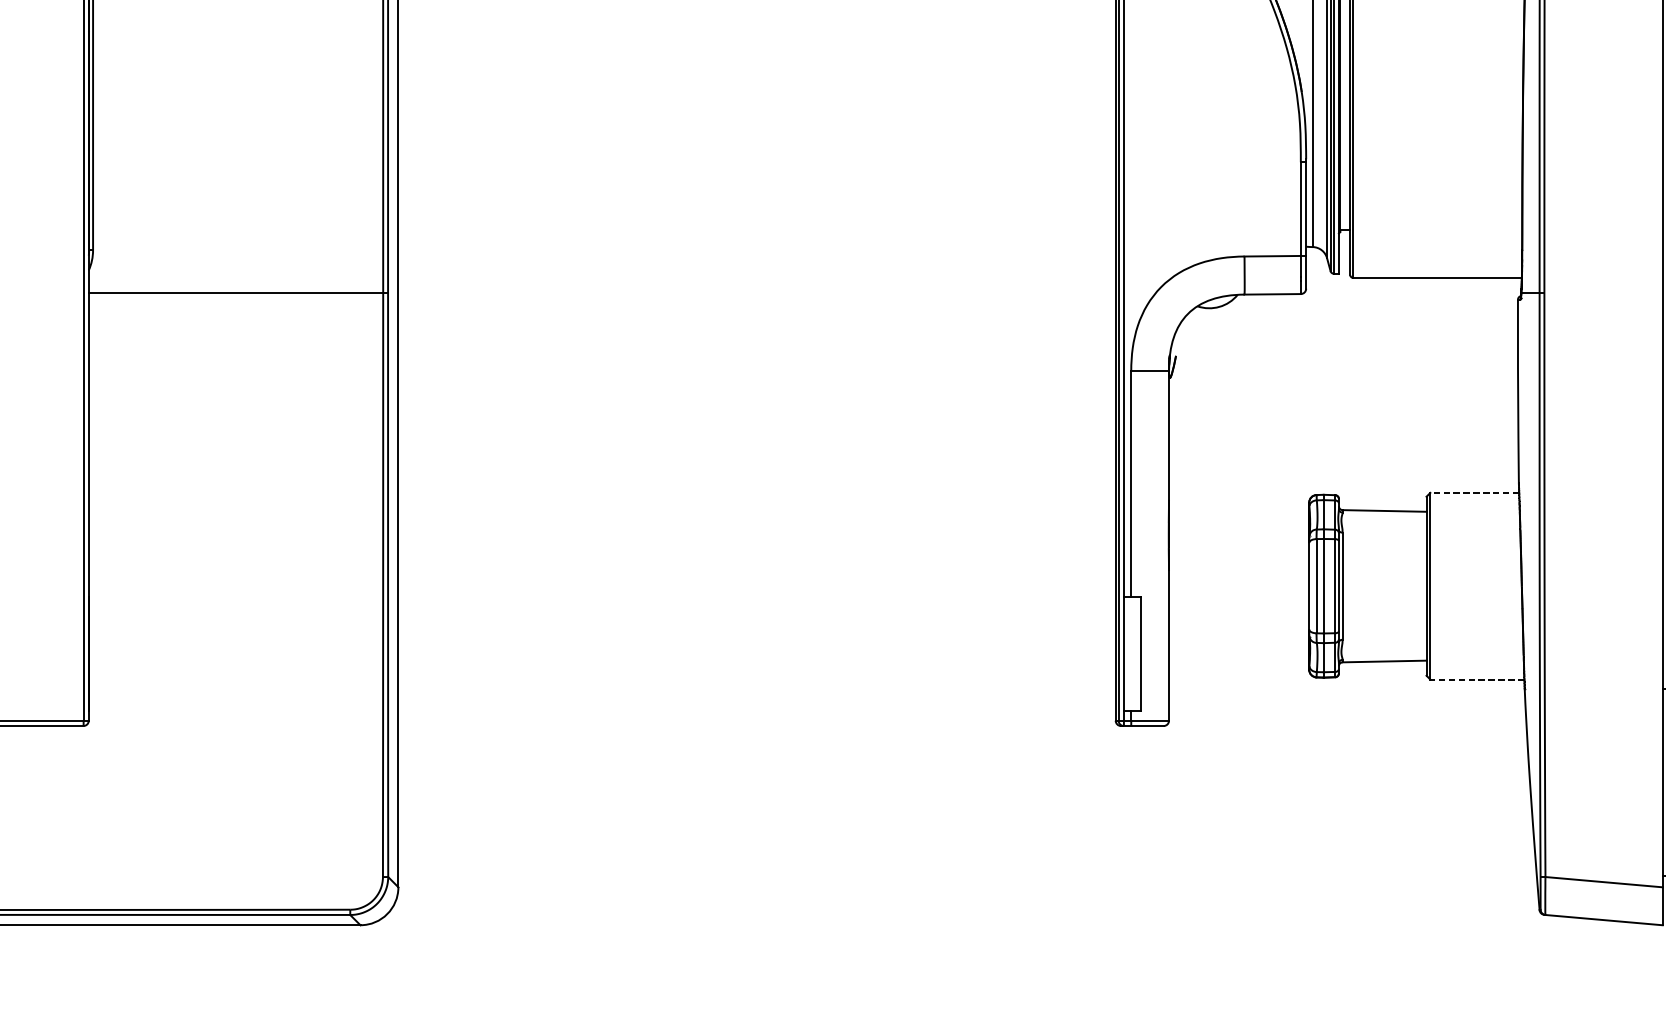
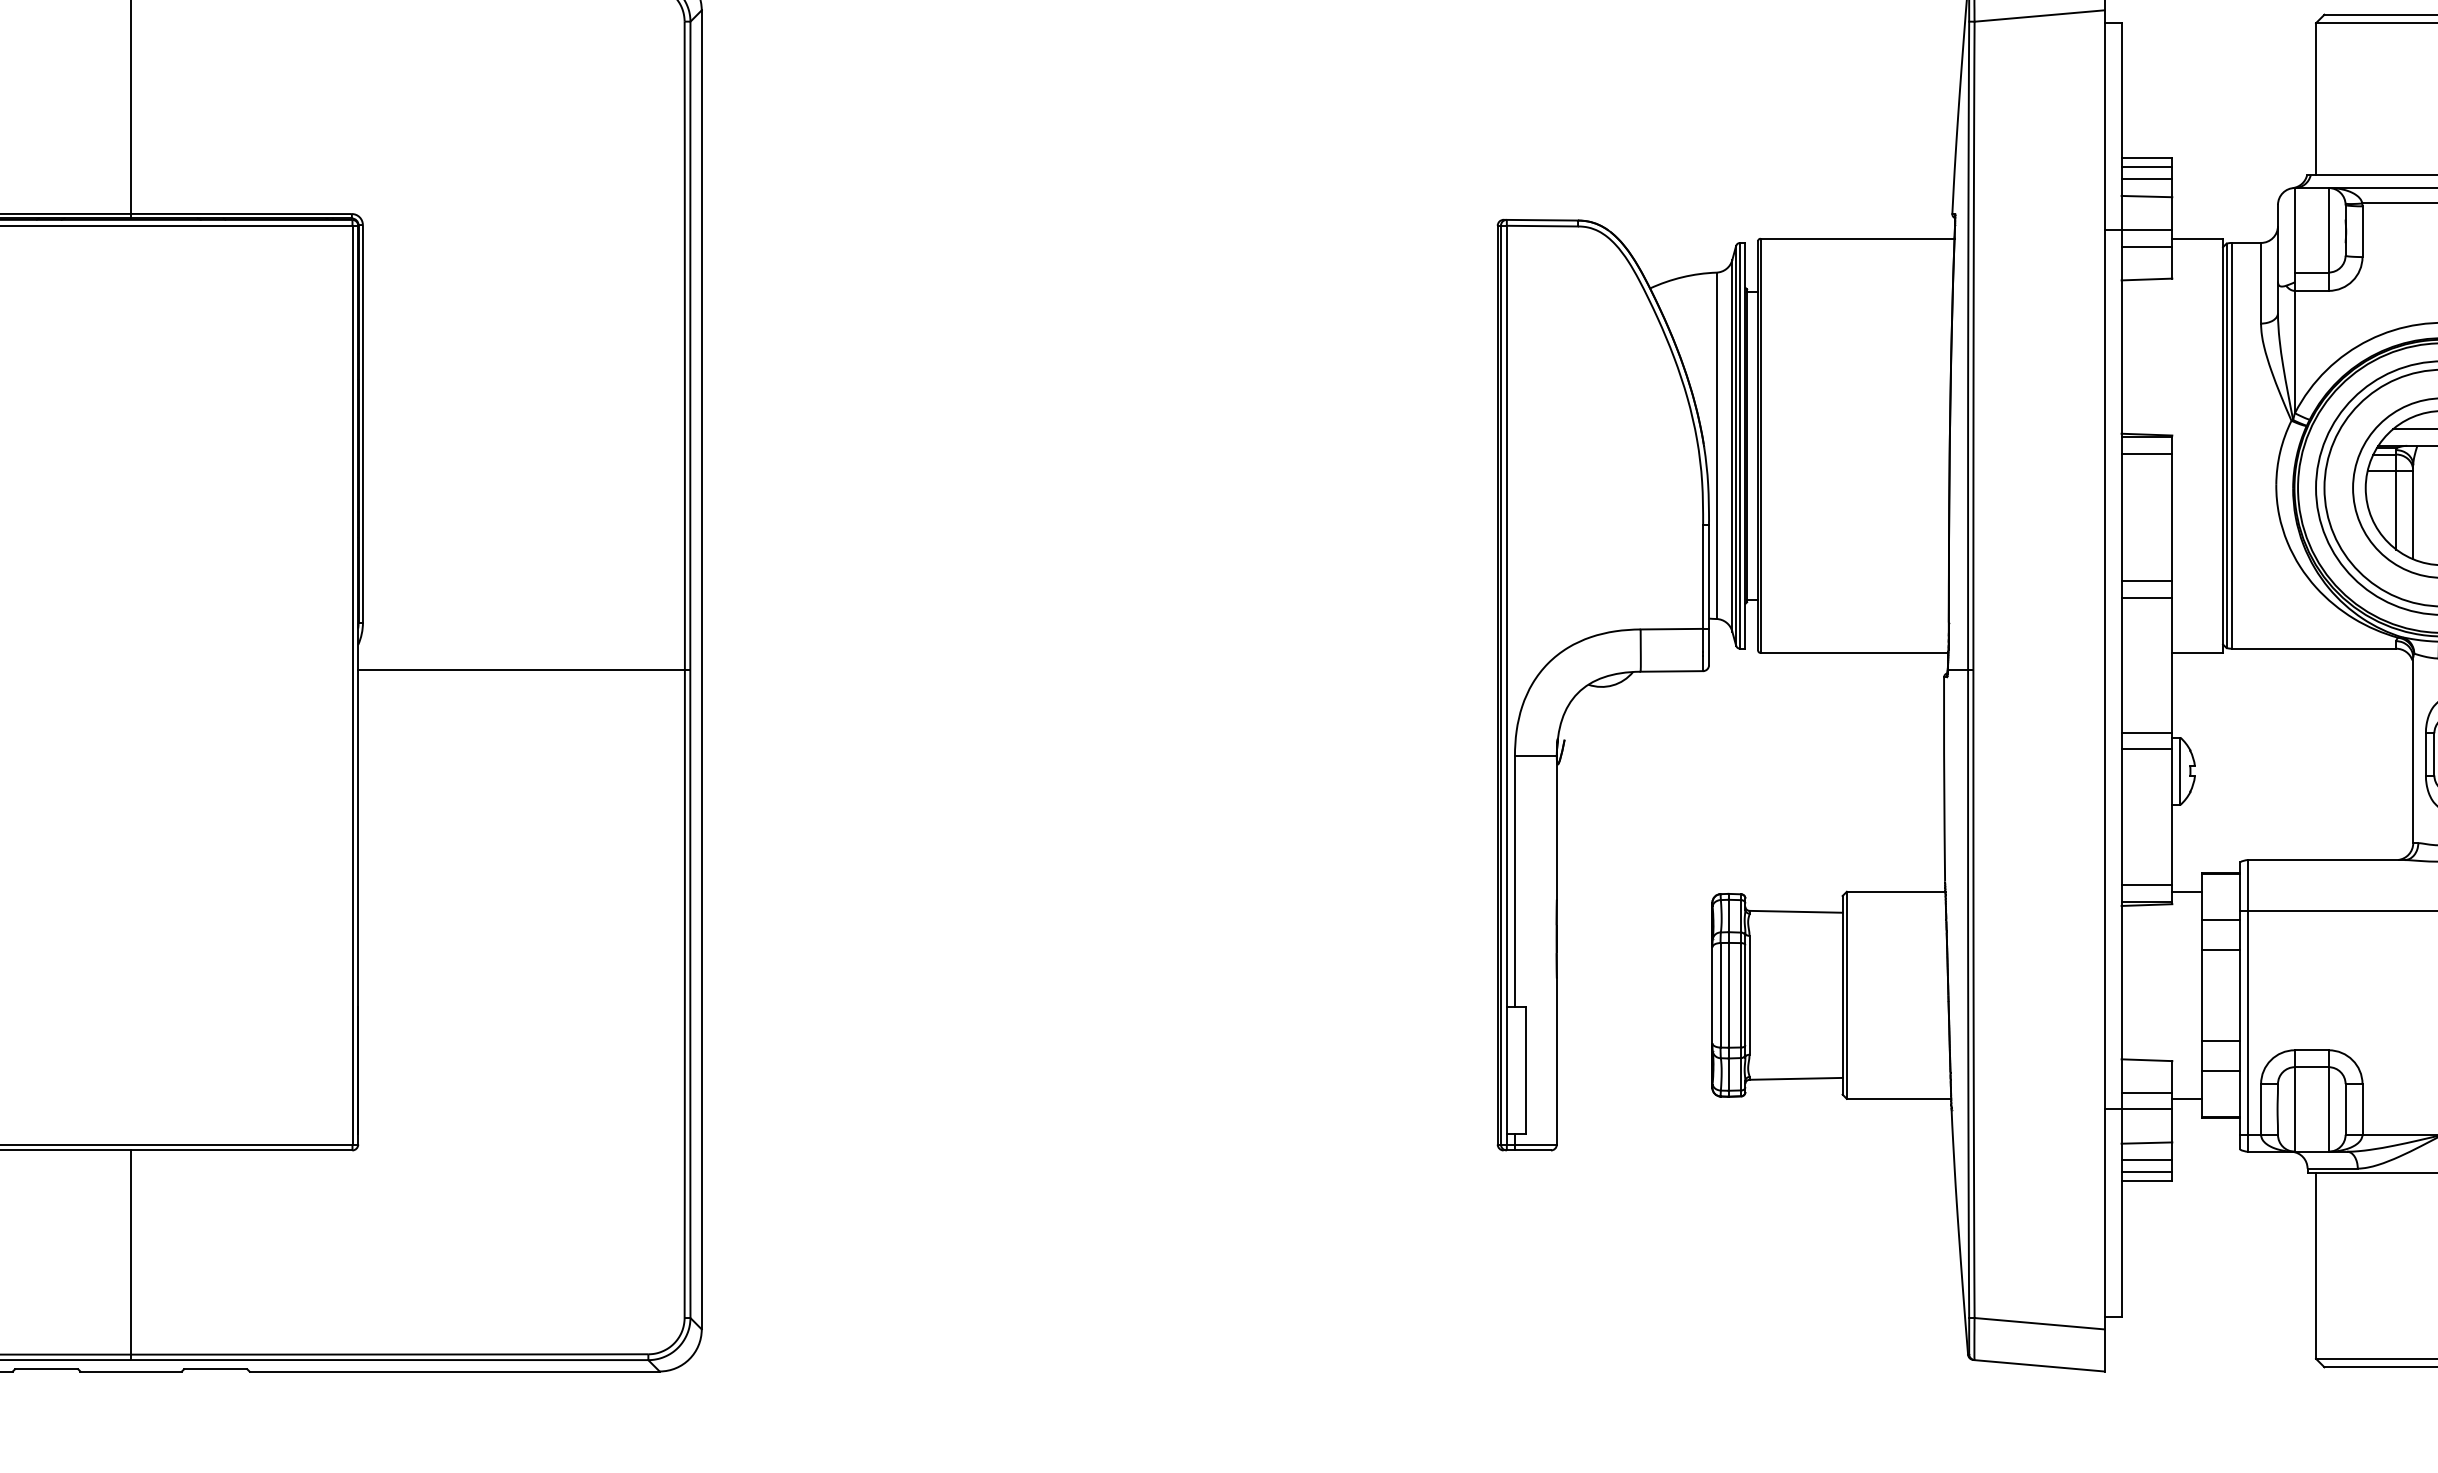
line: (1474, 492) -> (1895, 891), dashed -> solid
line: (1476, 679) -> (1898, 1098), dashed -> solid

